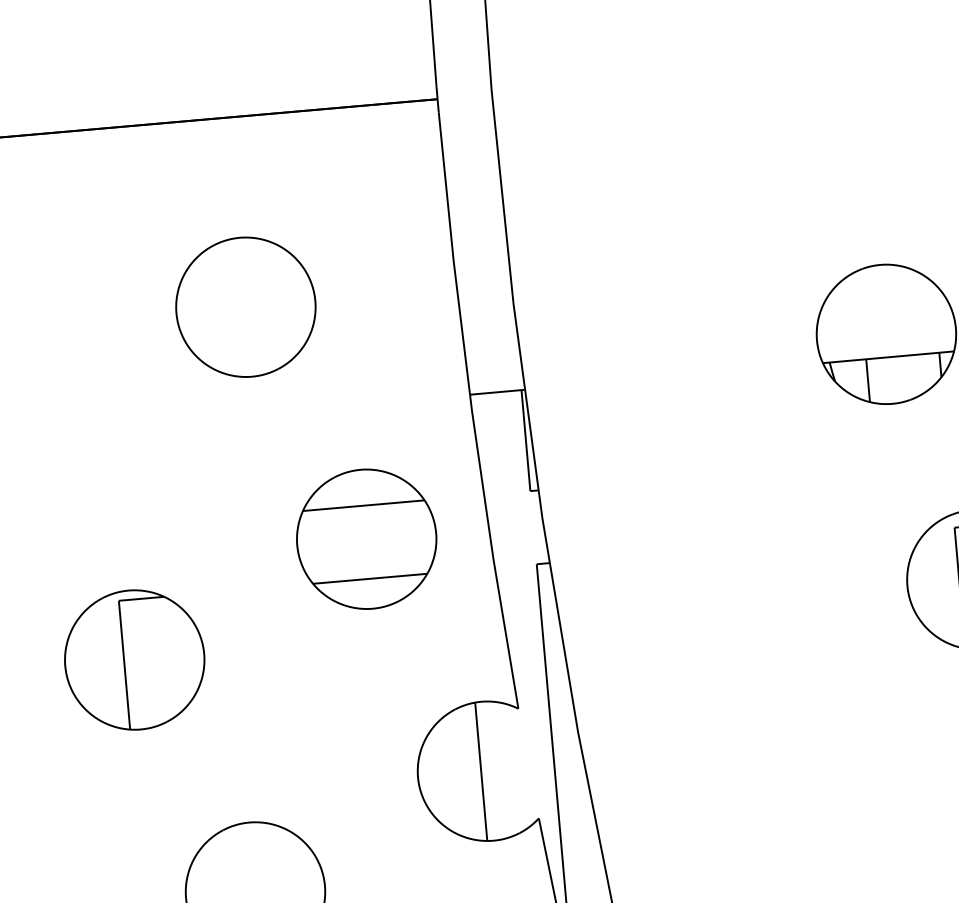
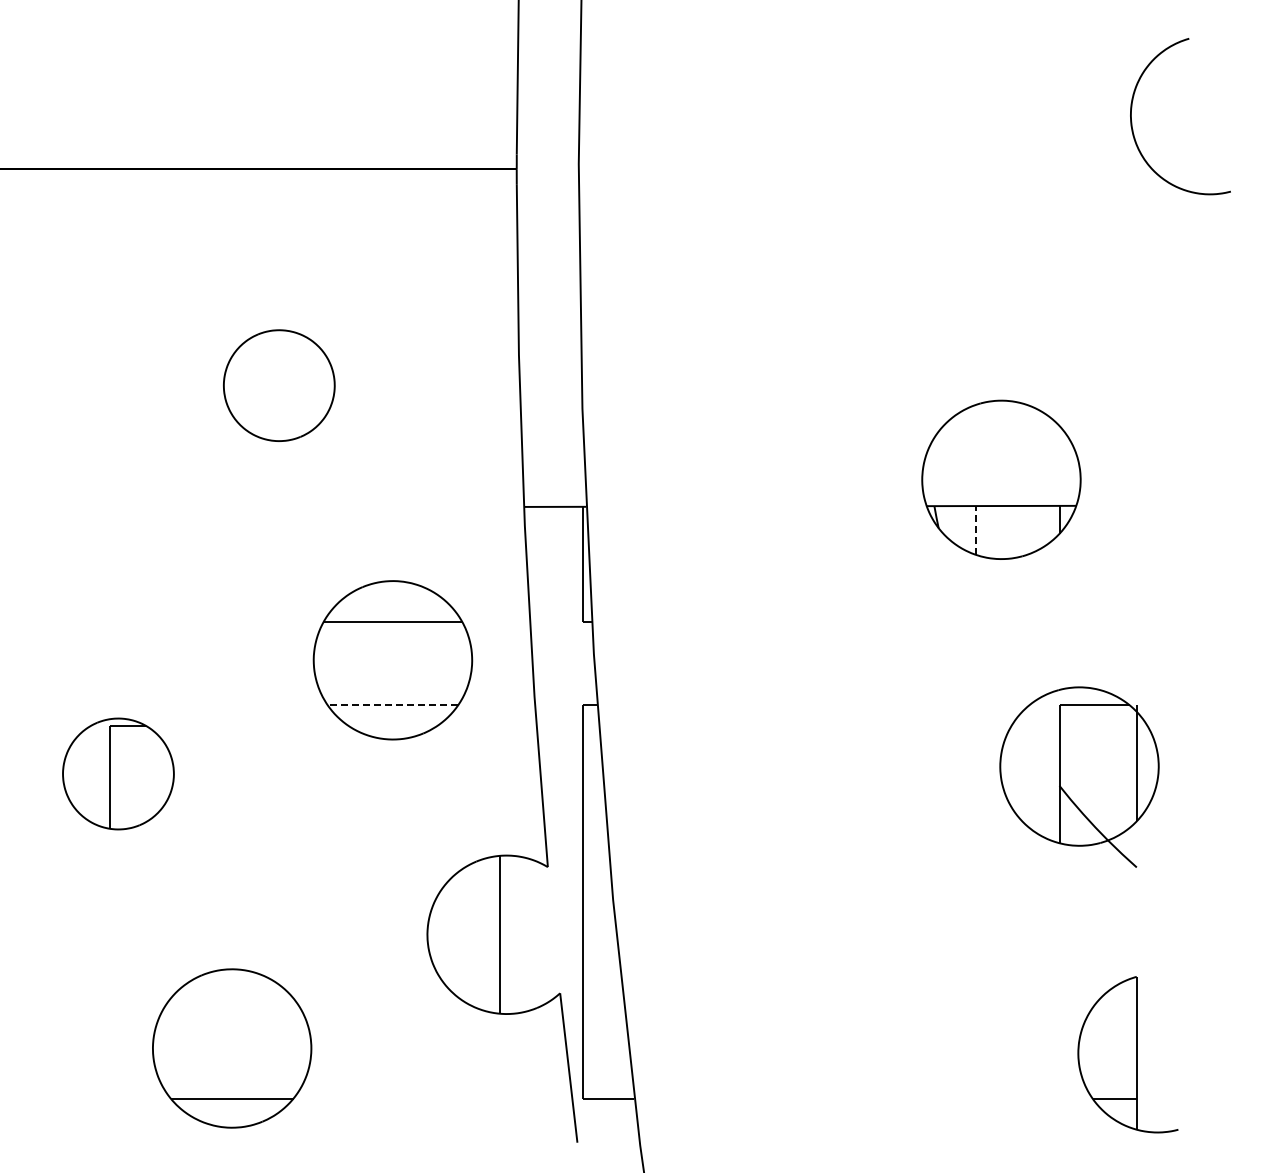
part: (246, 307) -> (279, 385), size x0.7
line: (868, 380) -> (976, 530), solid -> dashed
line: (369, 578) -> (392, 705), solid -> dashed
part: (134, 659) -> (118, 773), size x0.7

